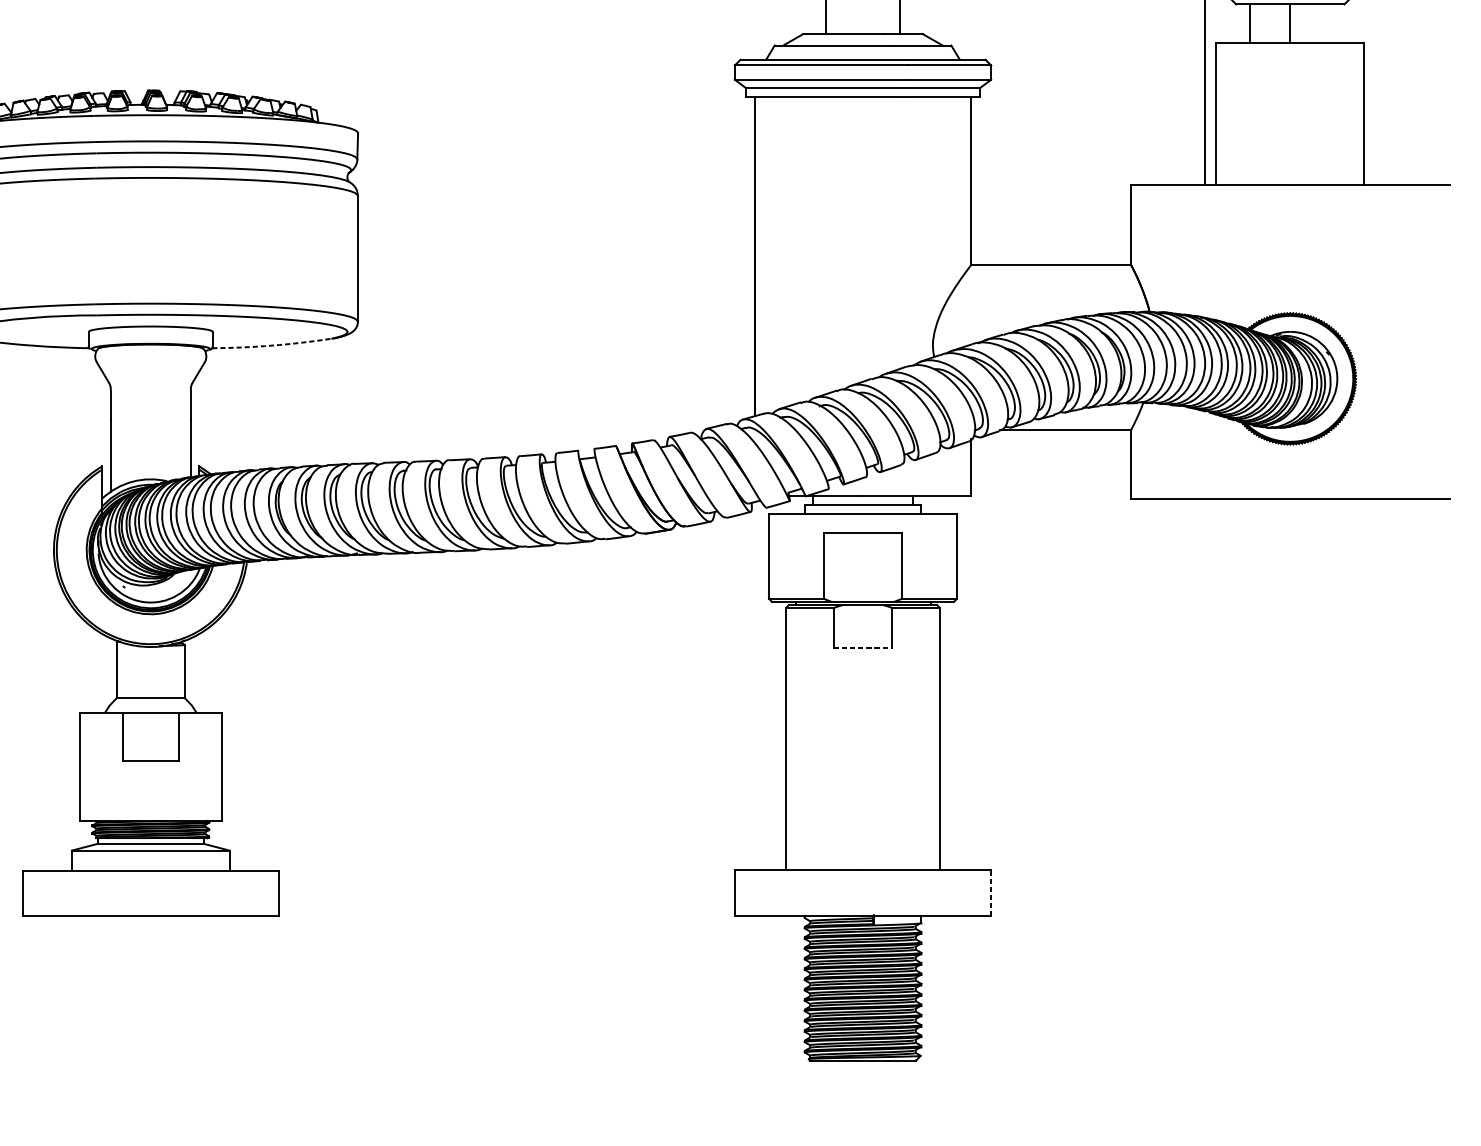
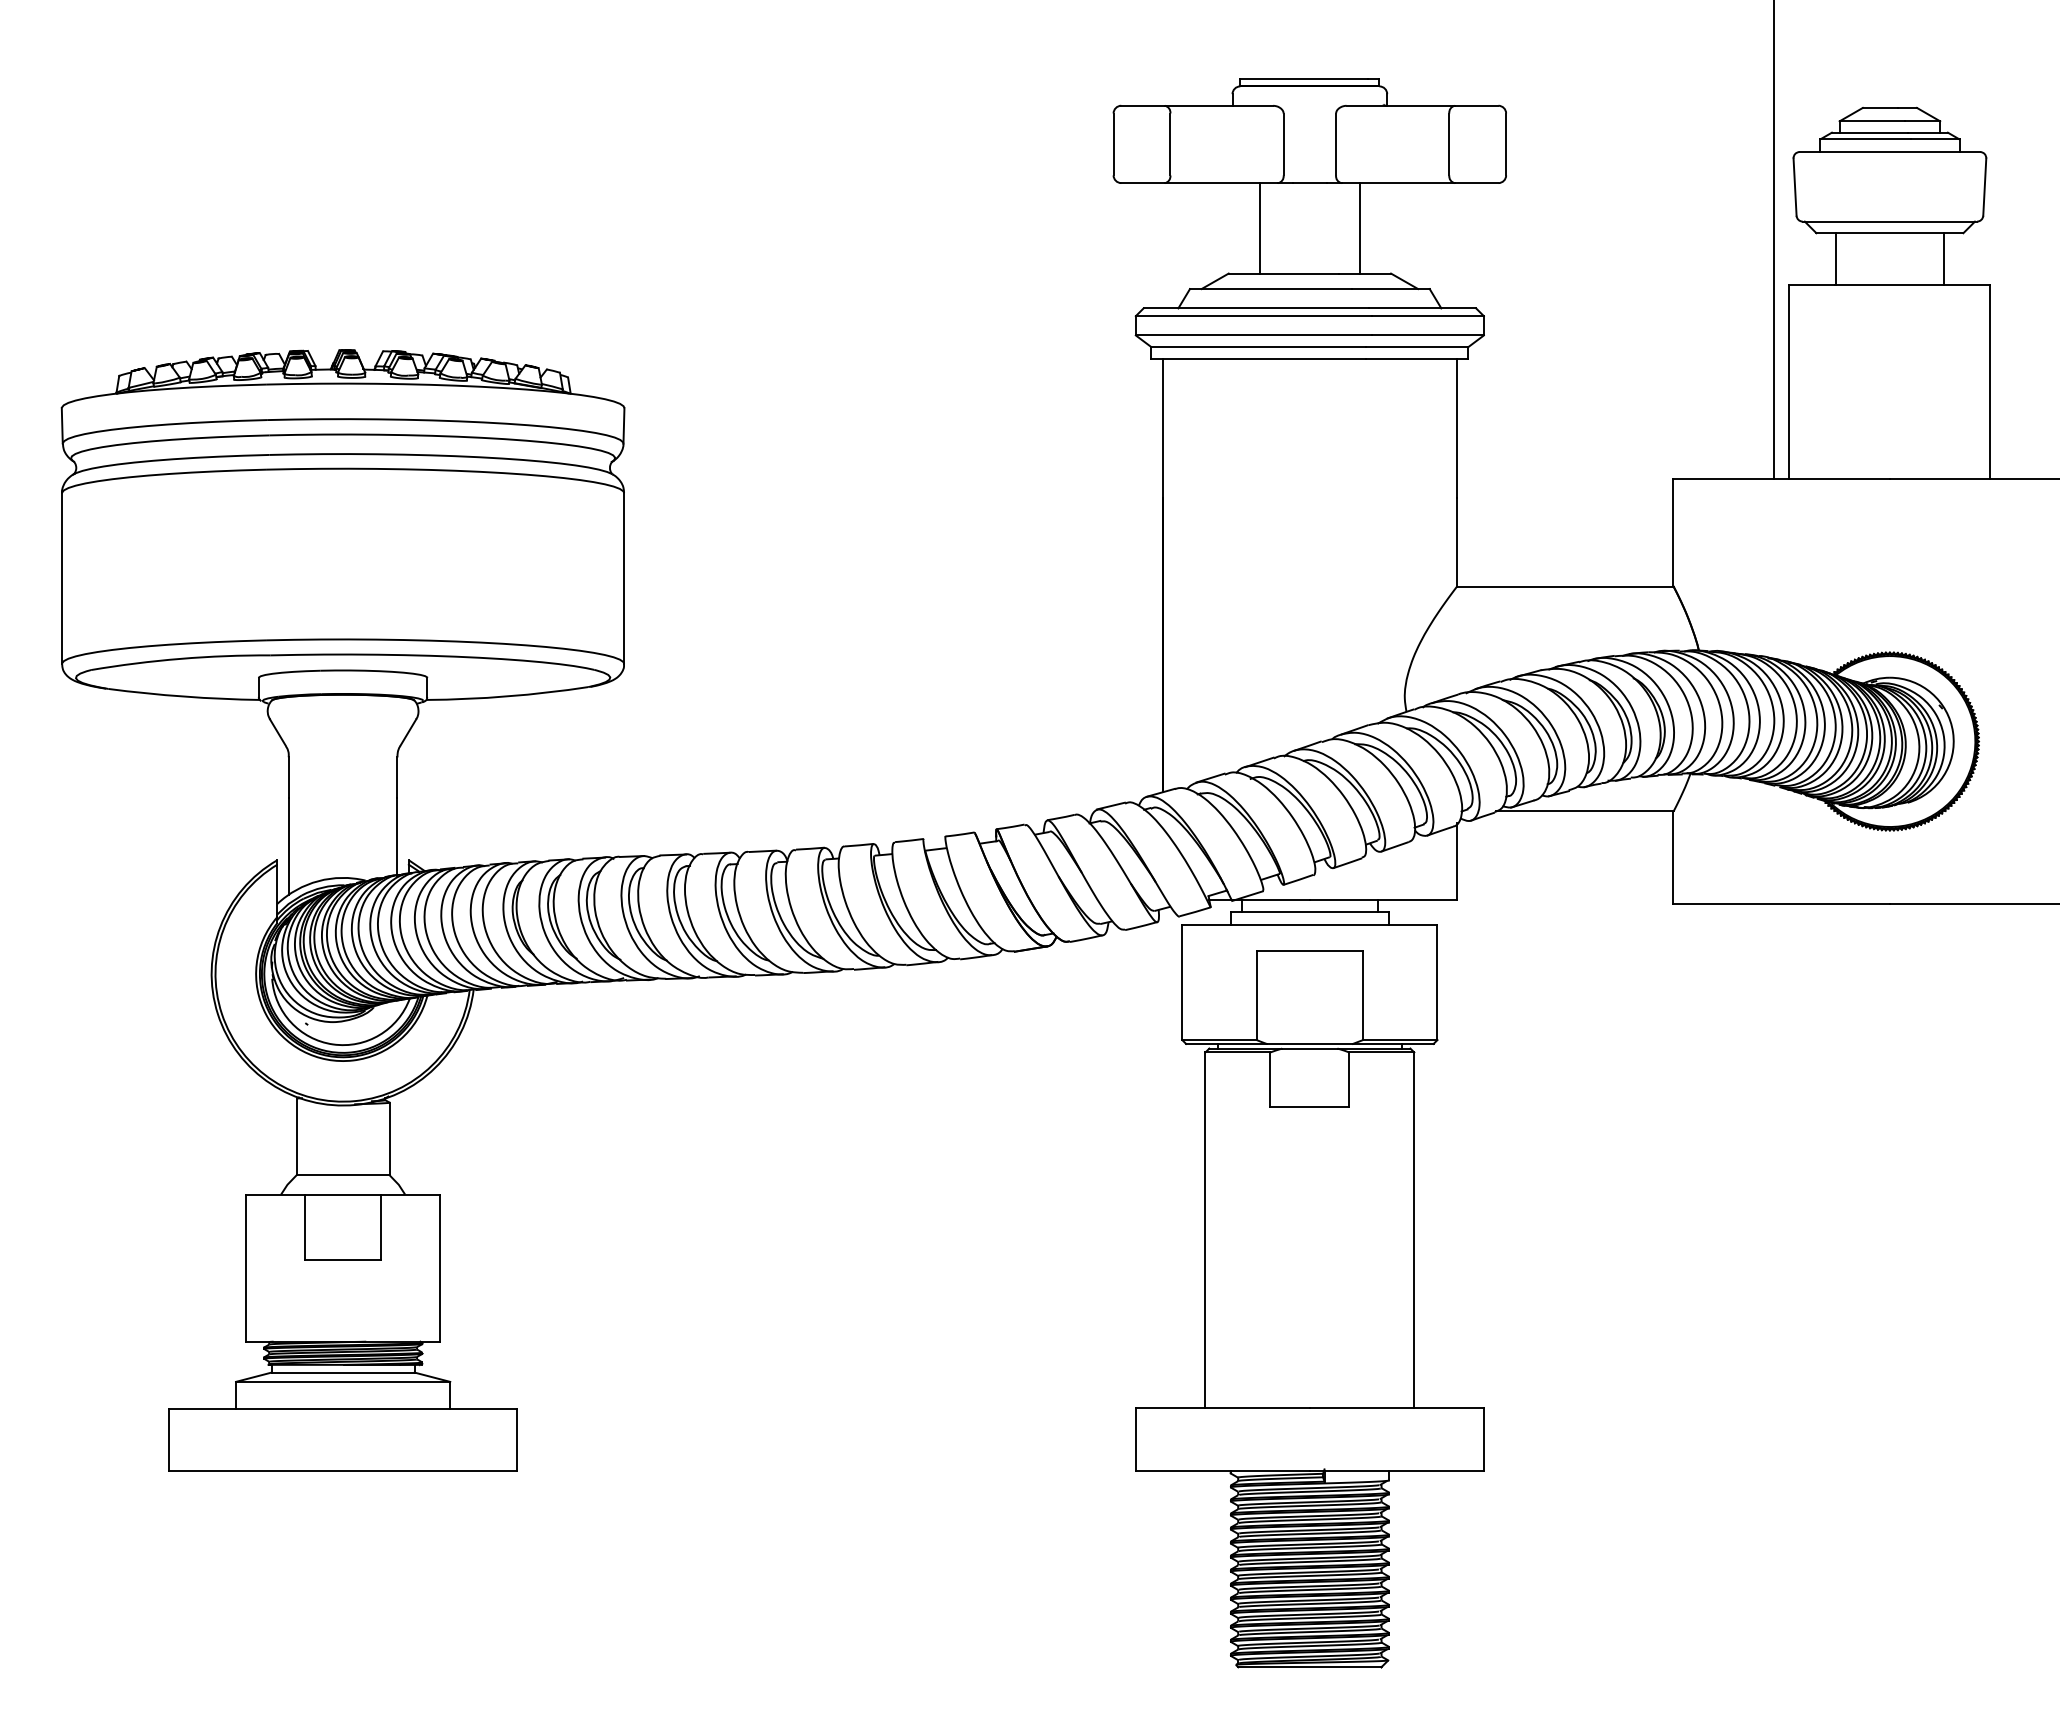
line: (1290, 23) -> (1944, 259), moved
arc: (271, 345) -> (507, 696), dashed -> solid
line: (863, 647) -> (1310, 1106), dashed -> solid
line: (990, 893) -> (1483, 1439), dashed -> solid

